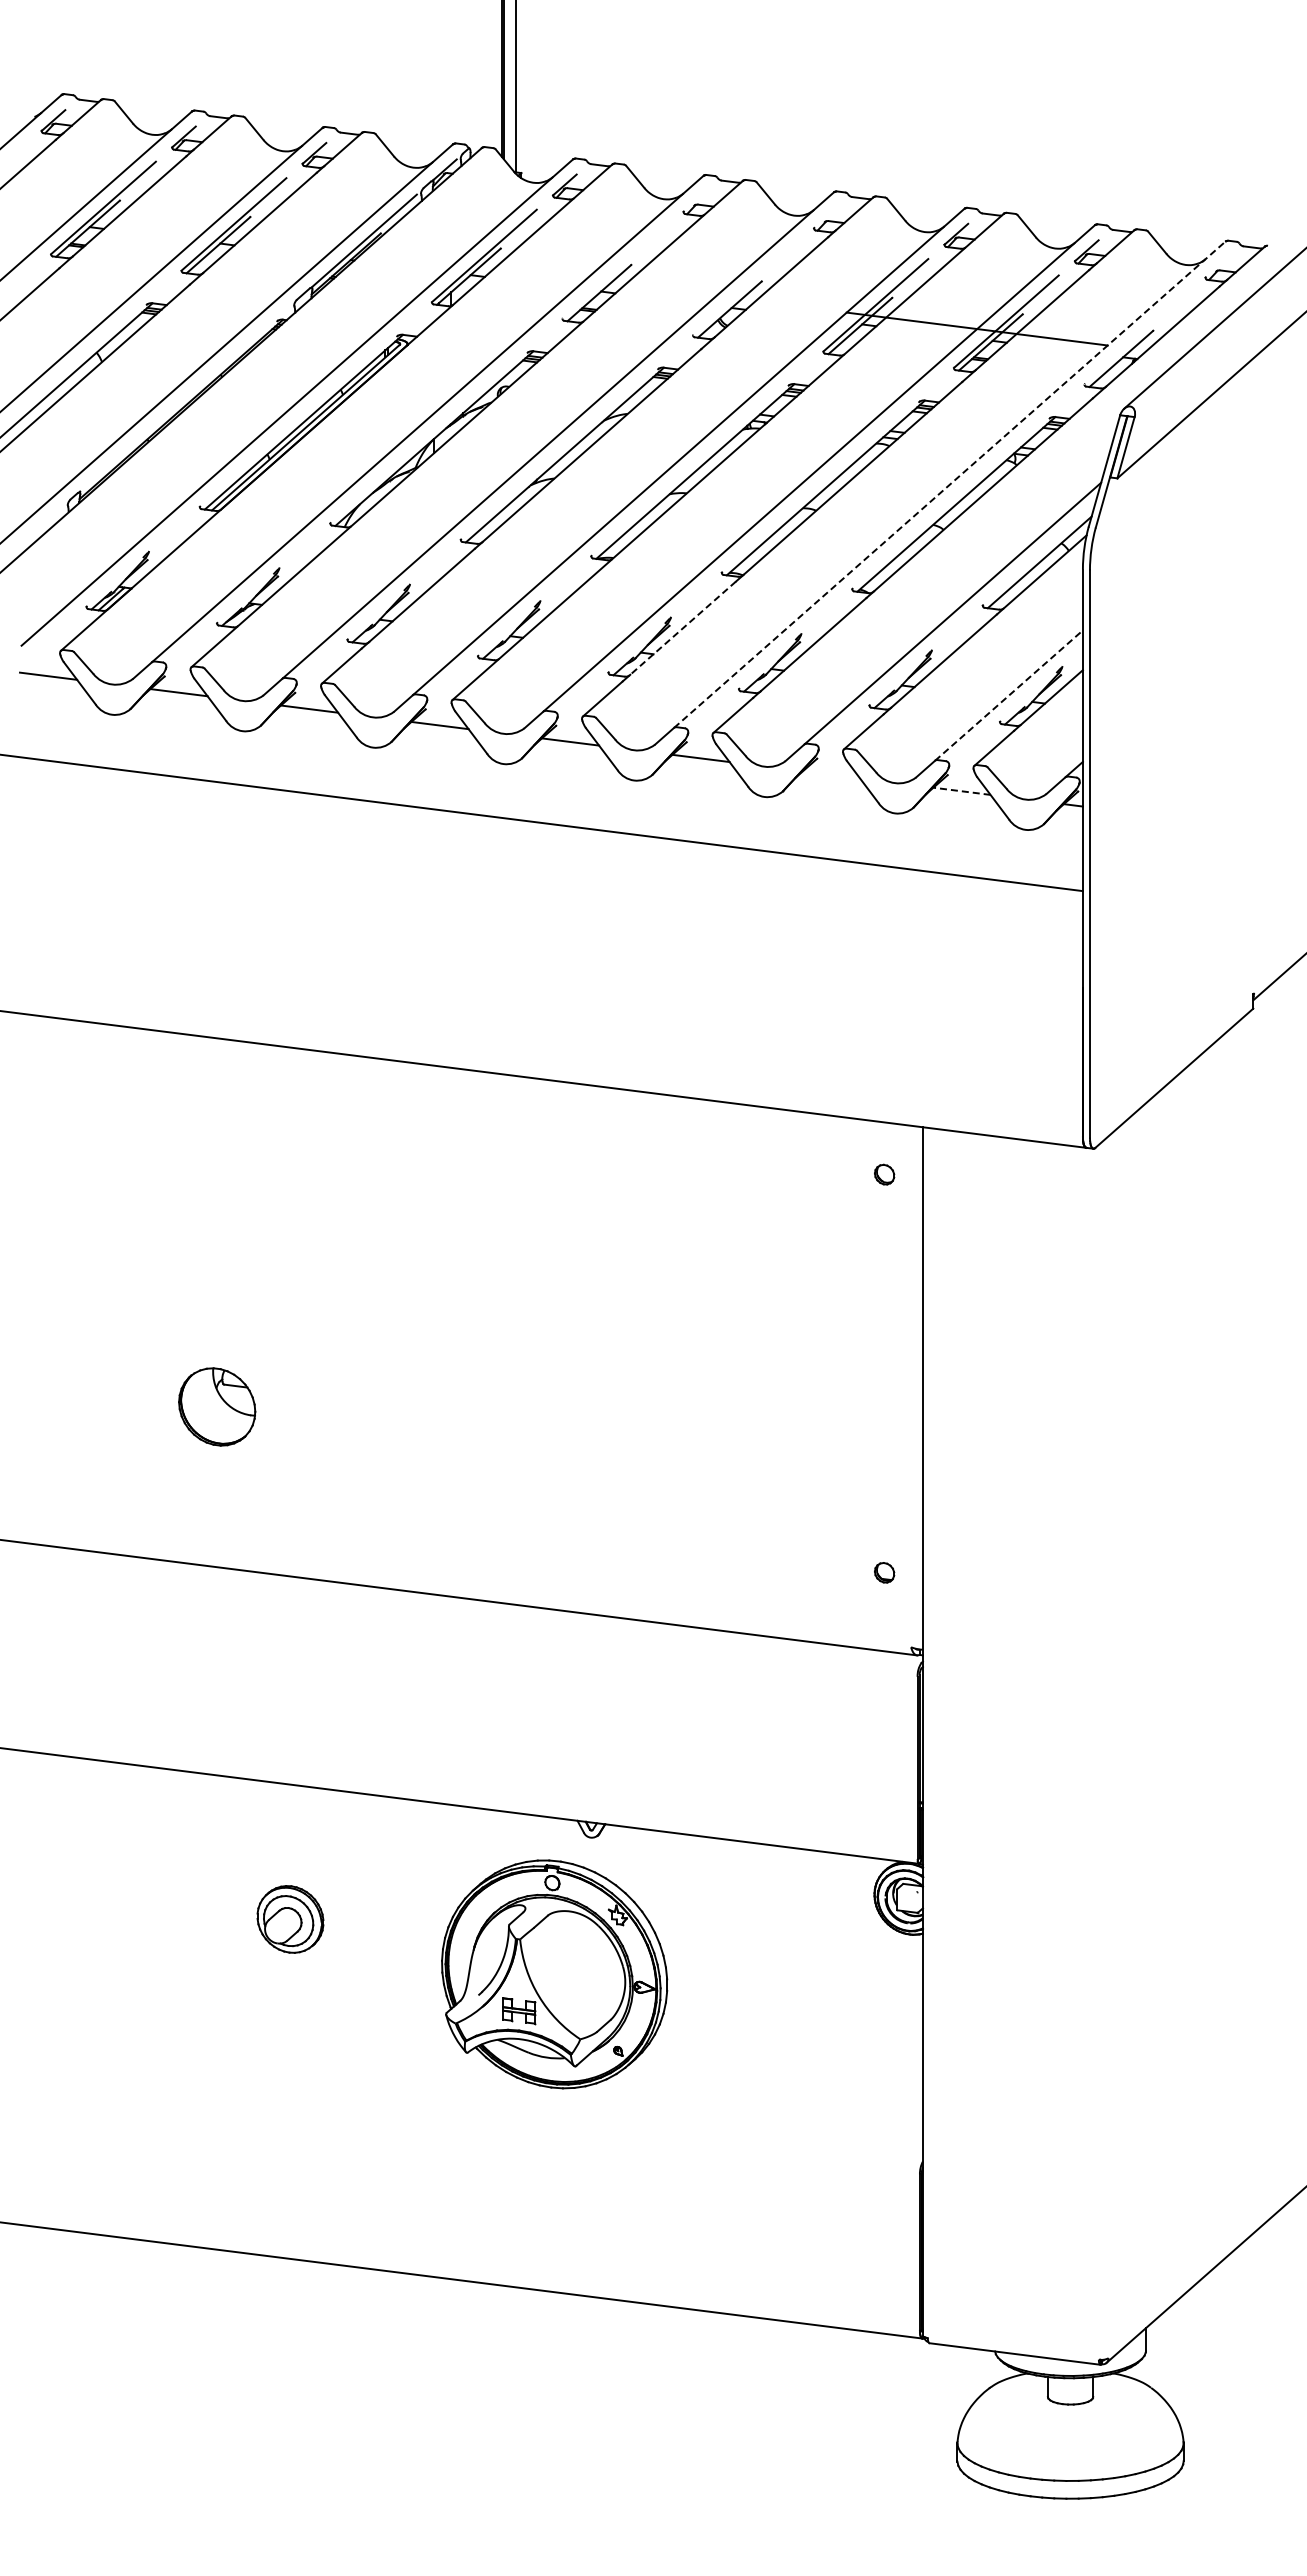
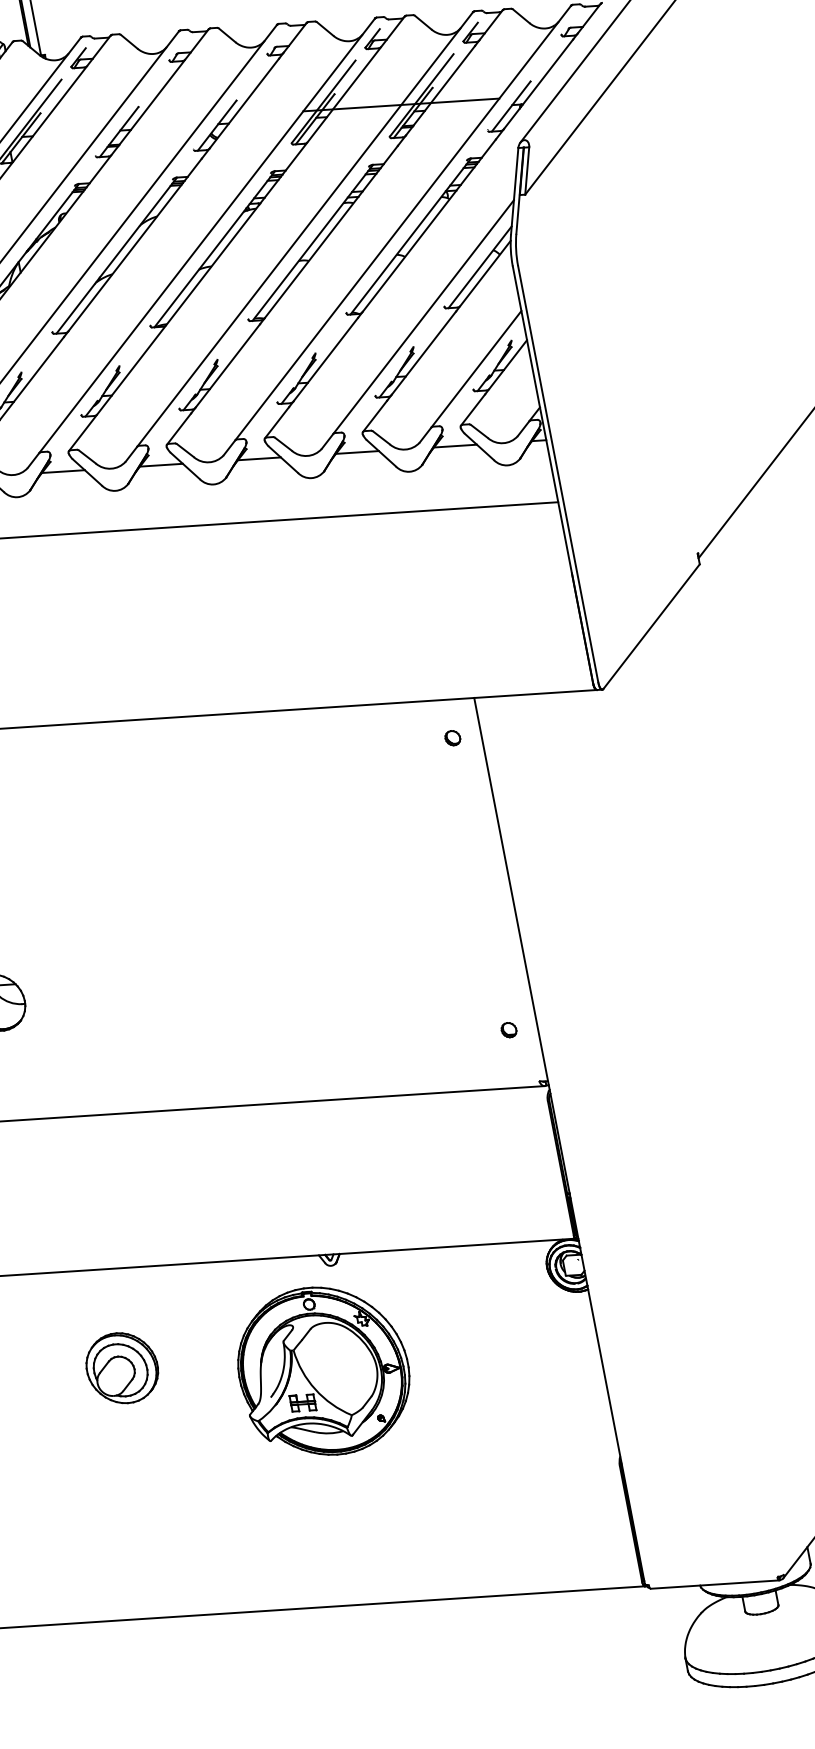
line: (950, 484) -> (403, 222), dashed -> solid
line: (682, 628) -> (227, 366), dashed -> solid
line: (1008, 695) -> (476, 369), dashed -> solid
line: (831, 774) -> (357, 452), added
line: (962, 791) -> (455, 446), dashed -> solid
part: (290, 1919) -> (122, 1368), size x1.43

